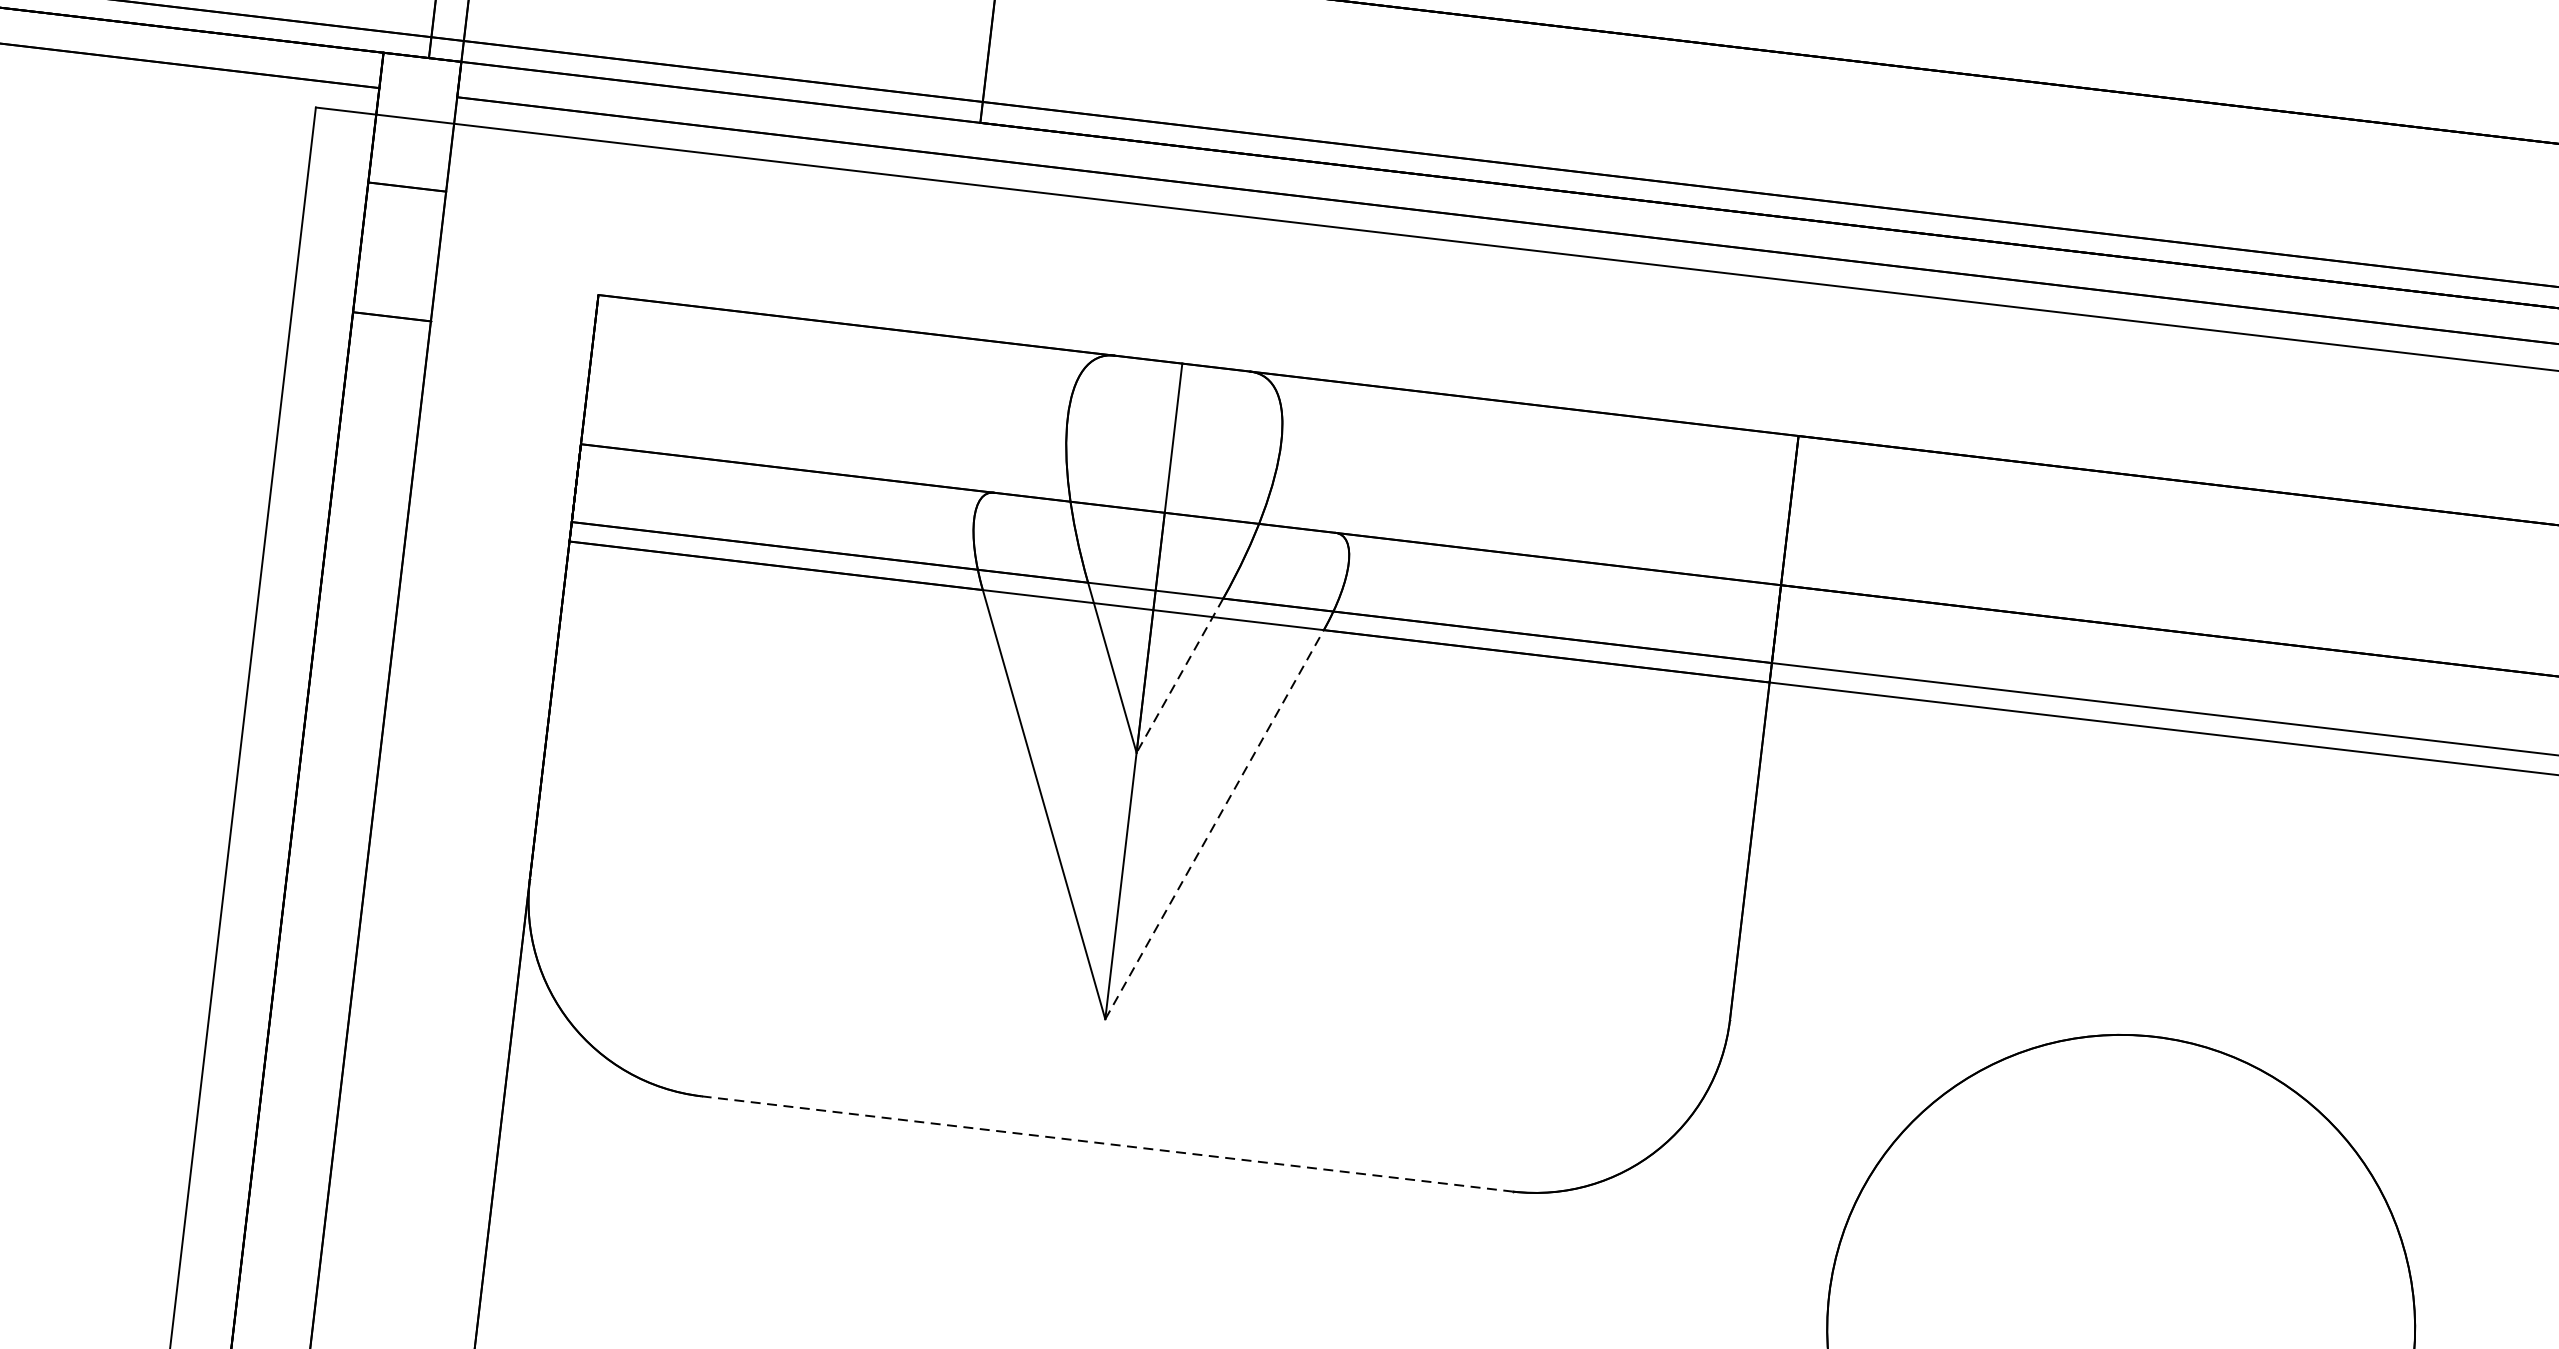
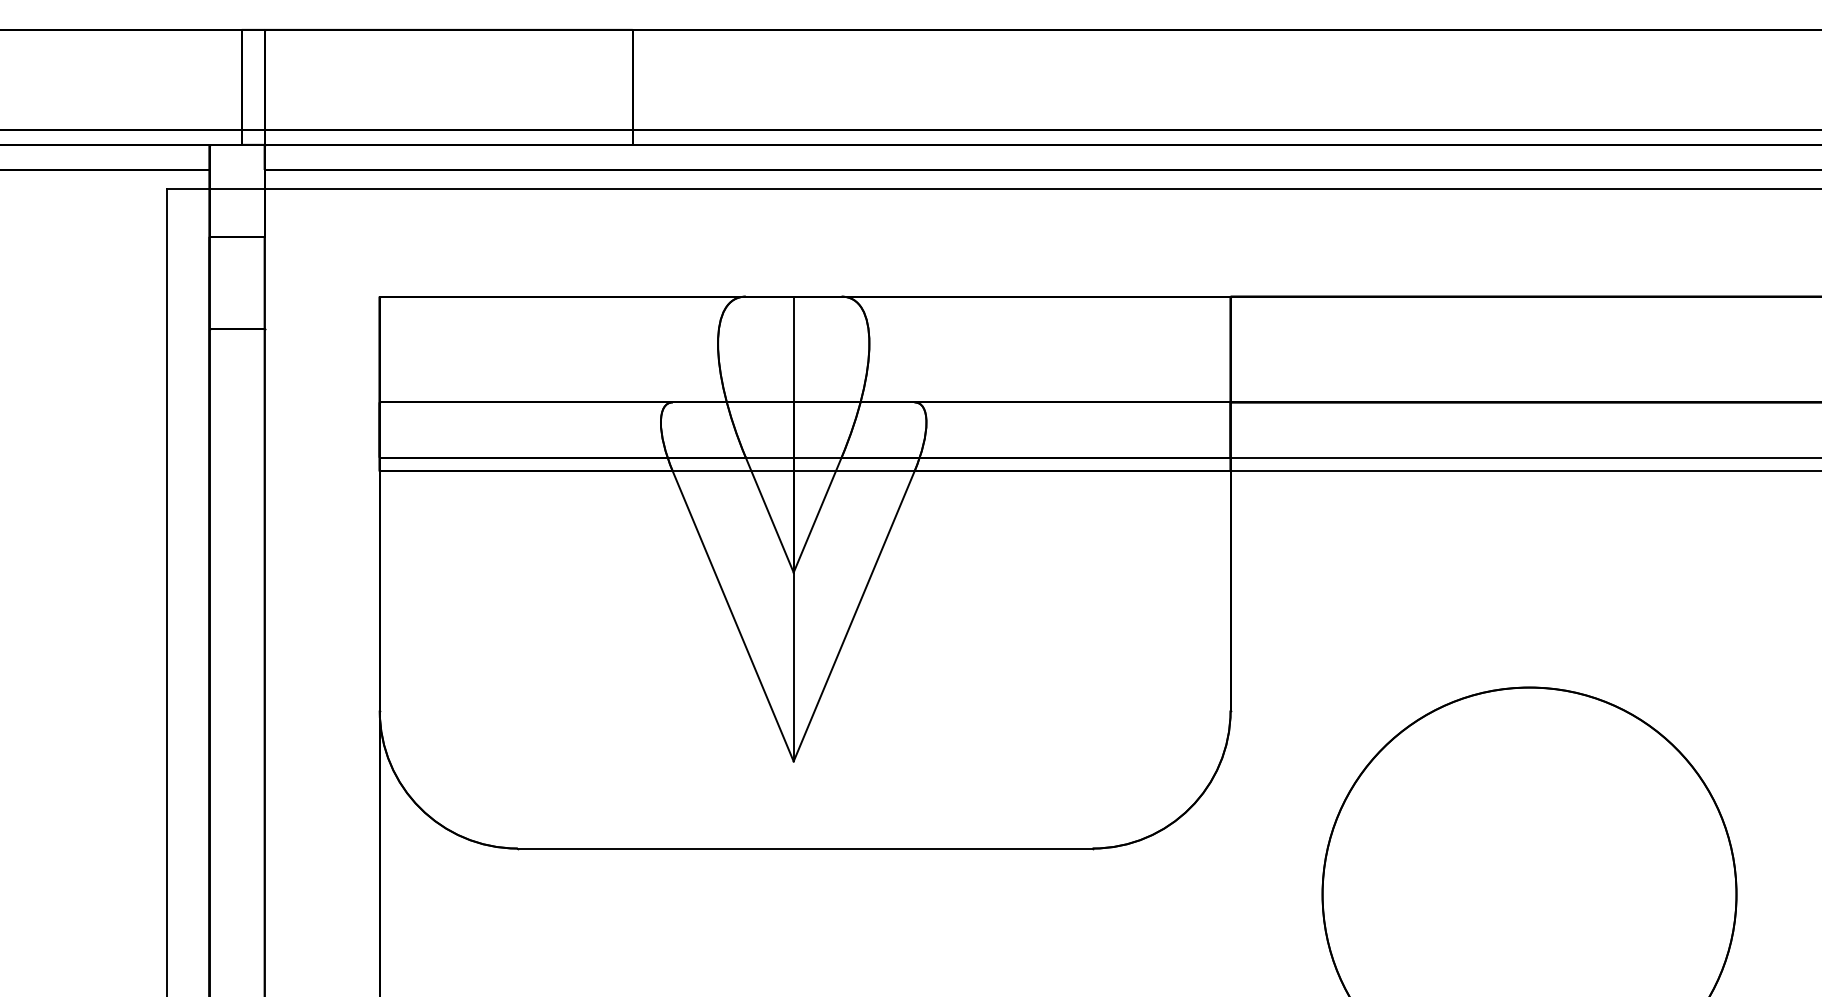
line: (1179, 676) -> (817, 515), dashed -> solid
line: (1215, 824) -> (854, 616), dashed -> solid
line: (1107, 1143) -> (805, 848), dashed -> solid

